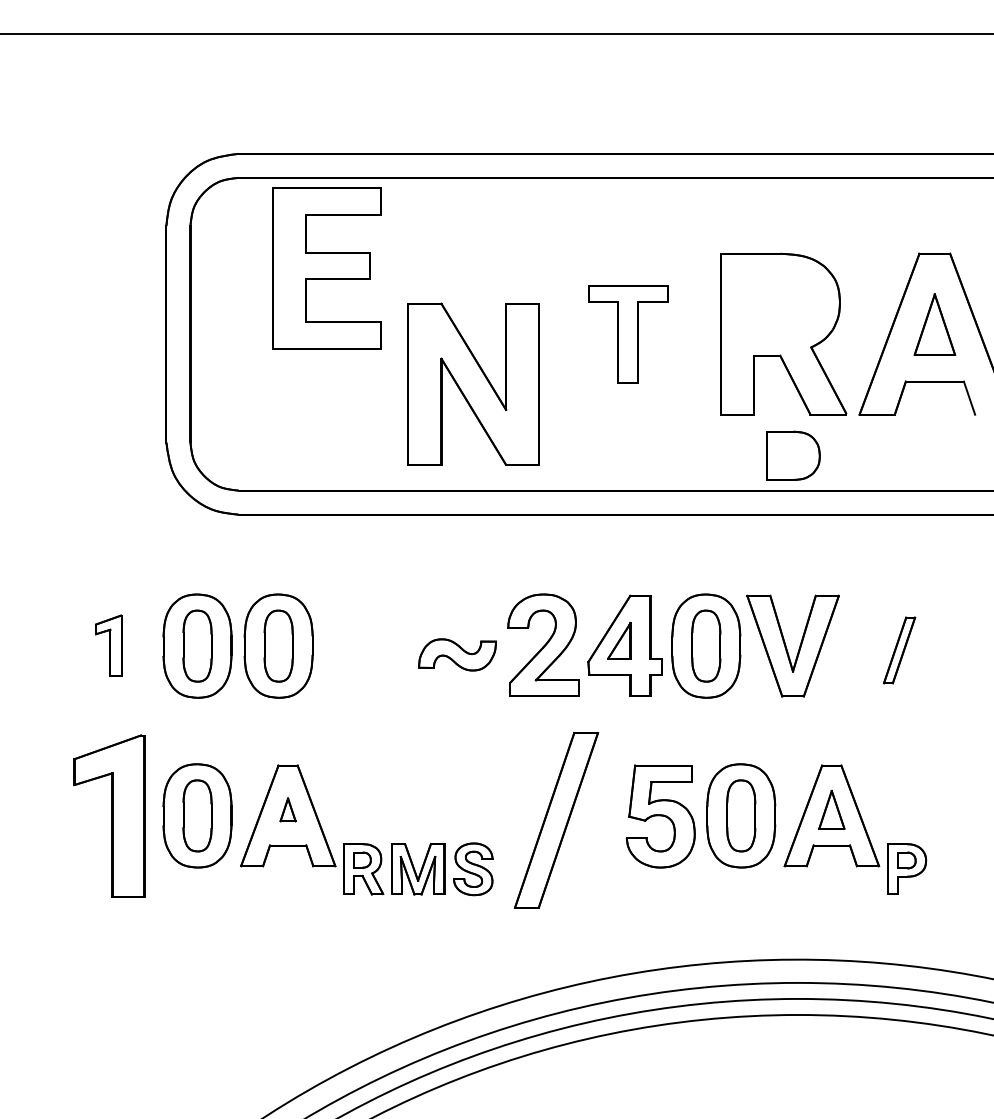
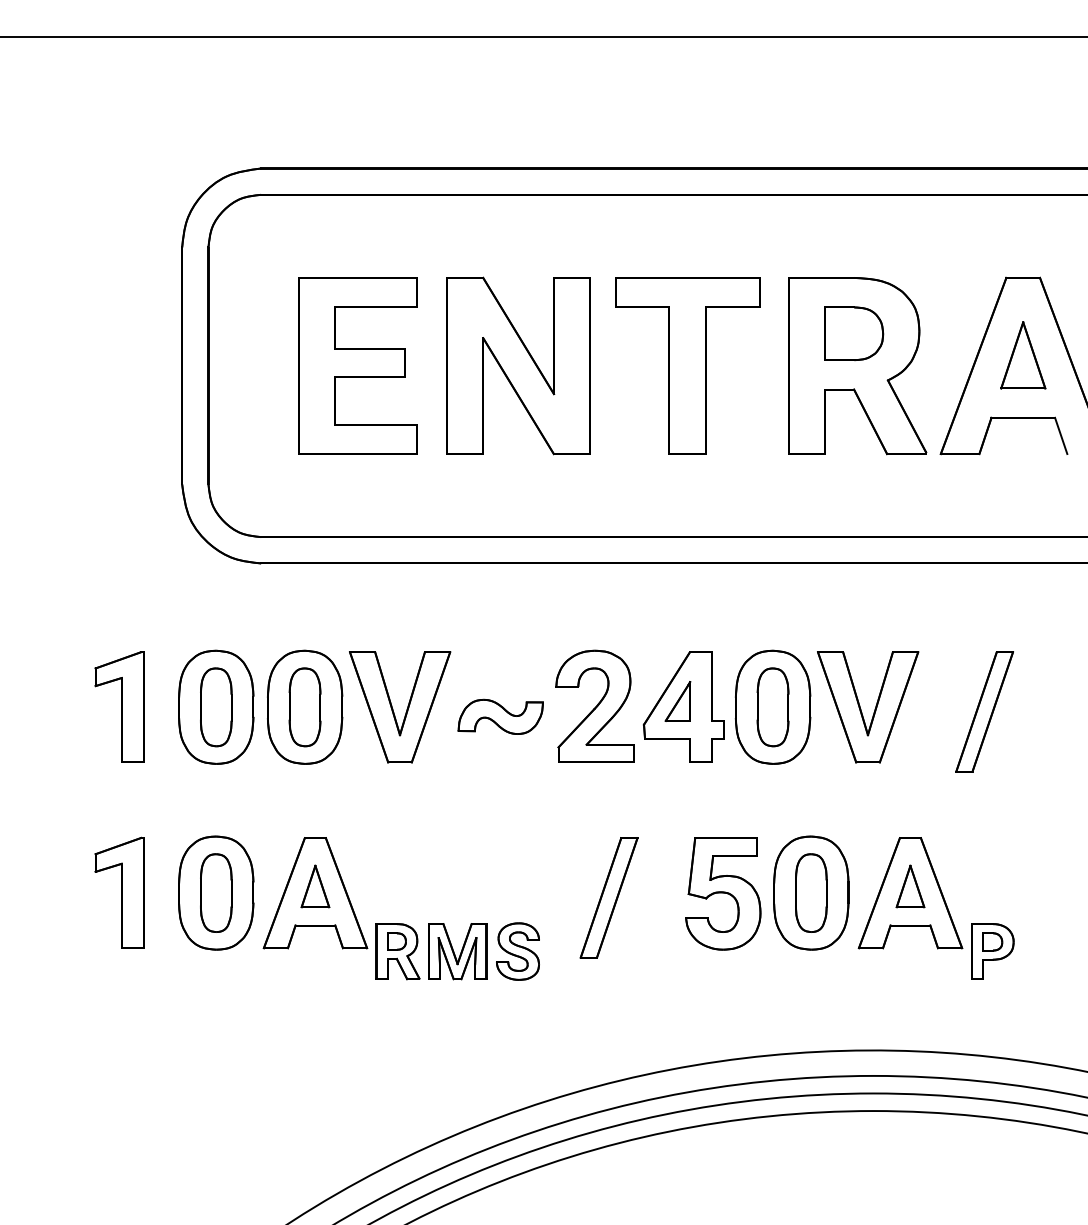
part: (326, 268) -> (357, 366), moved
part: (628, 334) -> (687, 366), size x1.67
part: (473, 383) -> (518, 365), moved
part: (793, 455) -> (854, 333), moved
part: (108, 645) -> (118, 706), size x1.67
part: (359, 647) -> (393, 708), added
part: (899, 650) -> (984, 712), size x1.67
part: (287, 809) -> (314, 886), size x1.67
part: (108, 815) -> (118, 892), size x0.62
part: (556, 819) -> (609, 897), size x0.62

